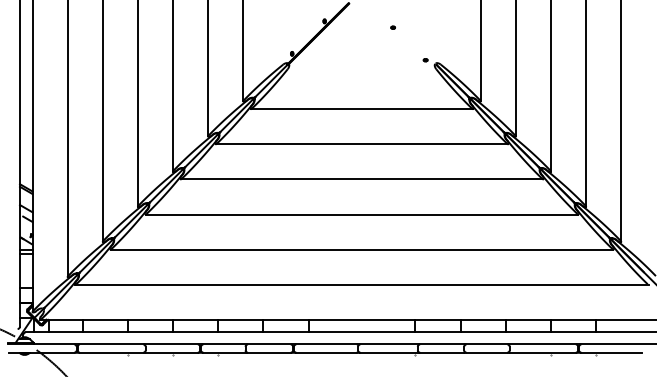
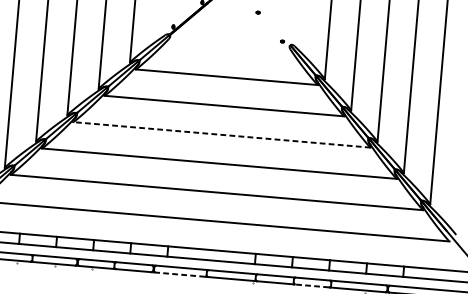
line: (361, 179) -> (221, 134), solid -> dashed
line: (326, 352) -> (180, 274), solid -> dashed
line: (486, 352) -> (311, 285), solid -> dashed

